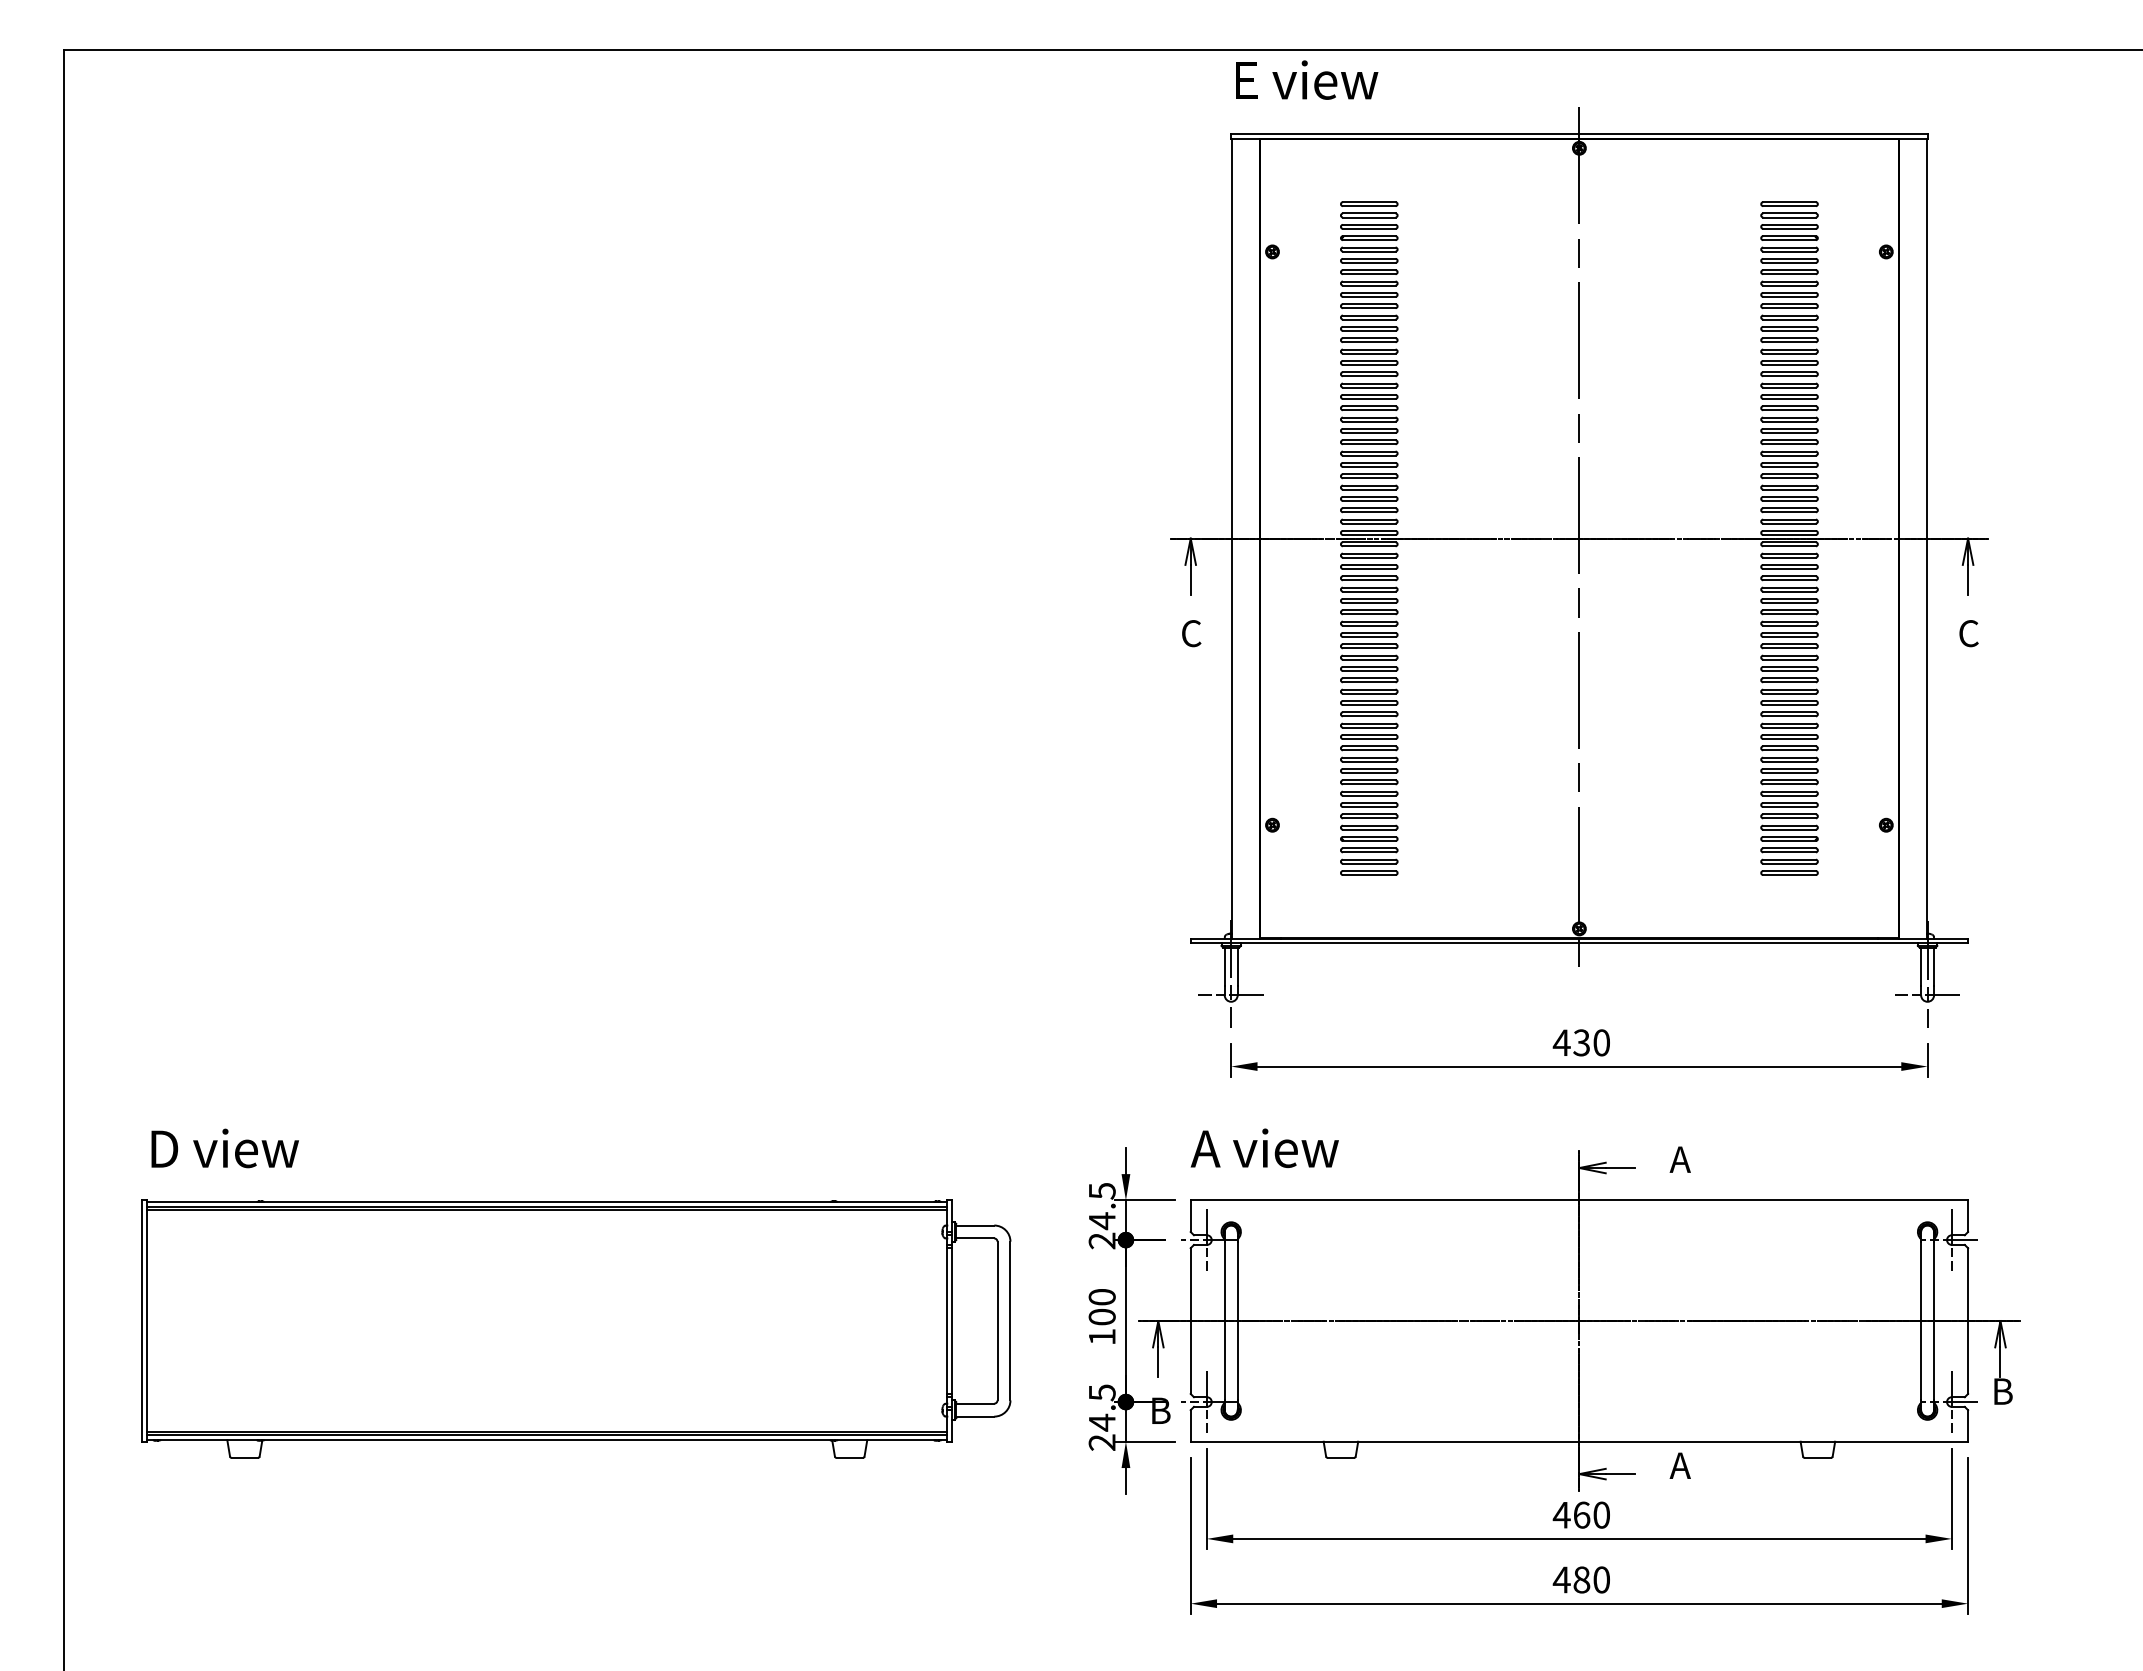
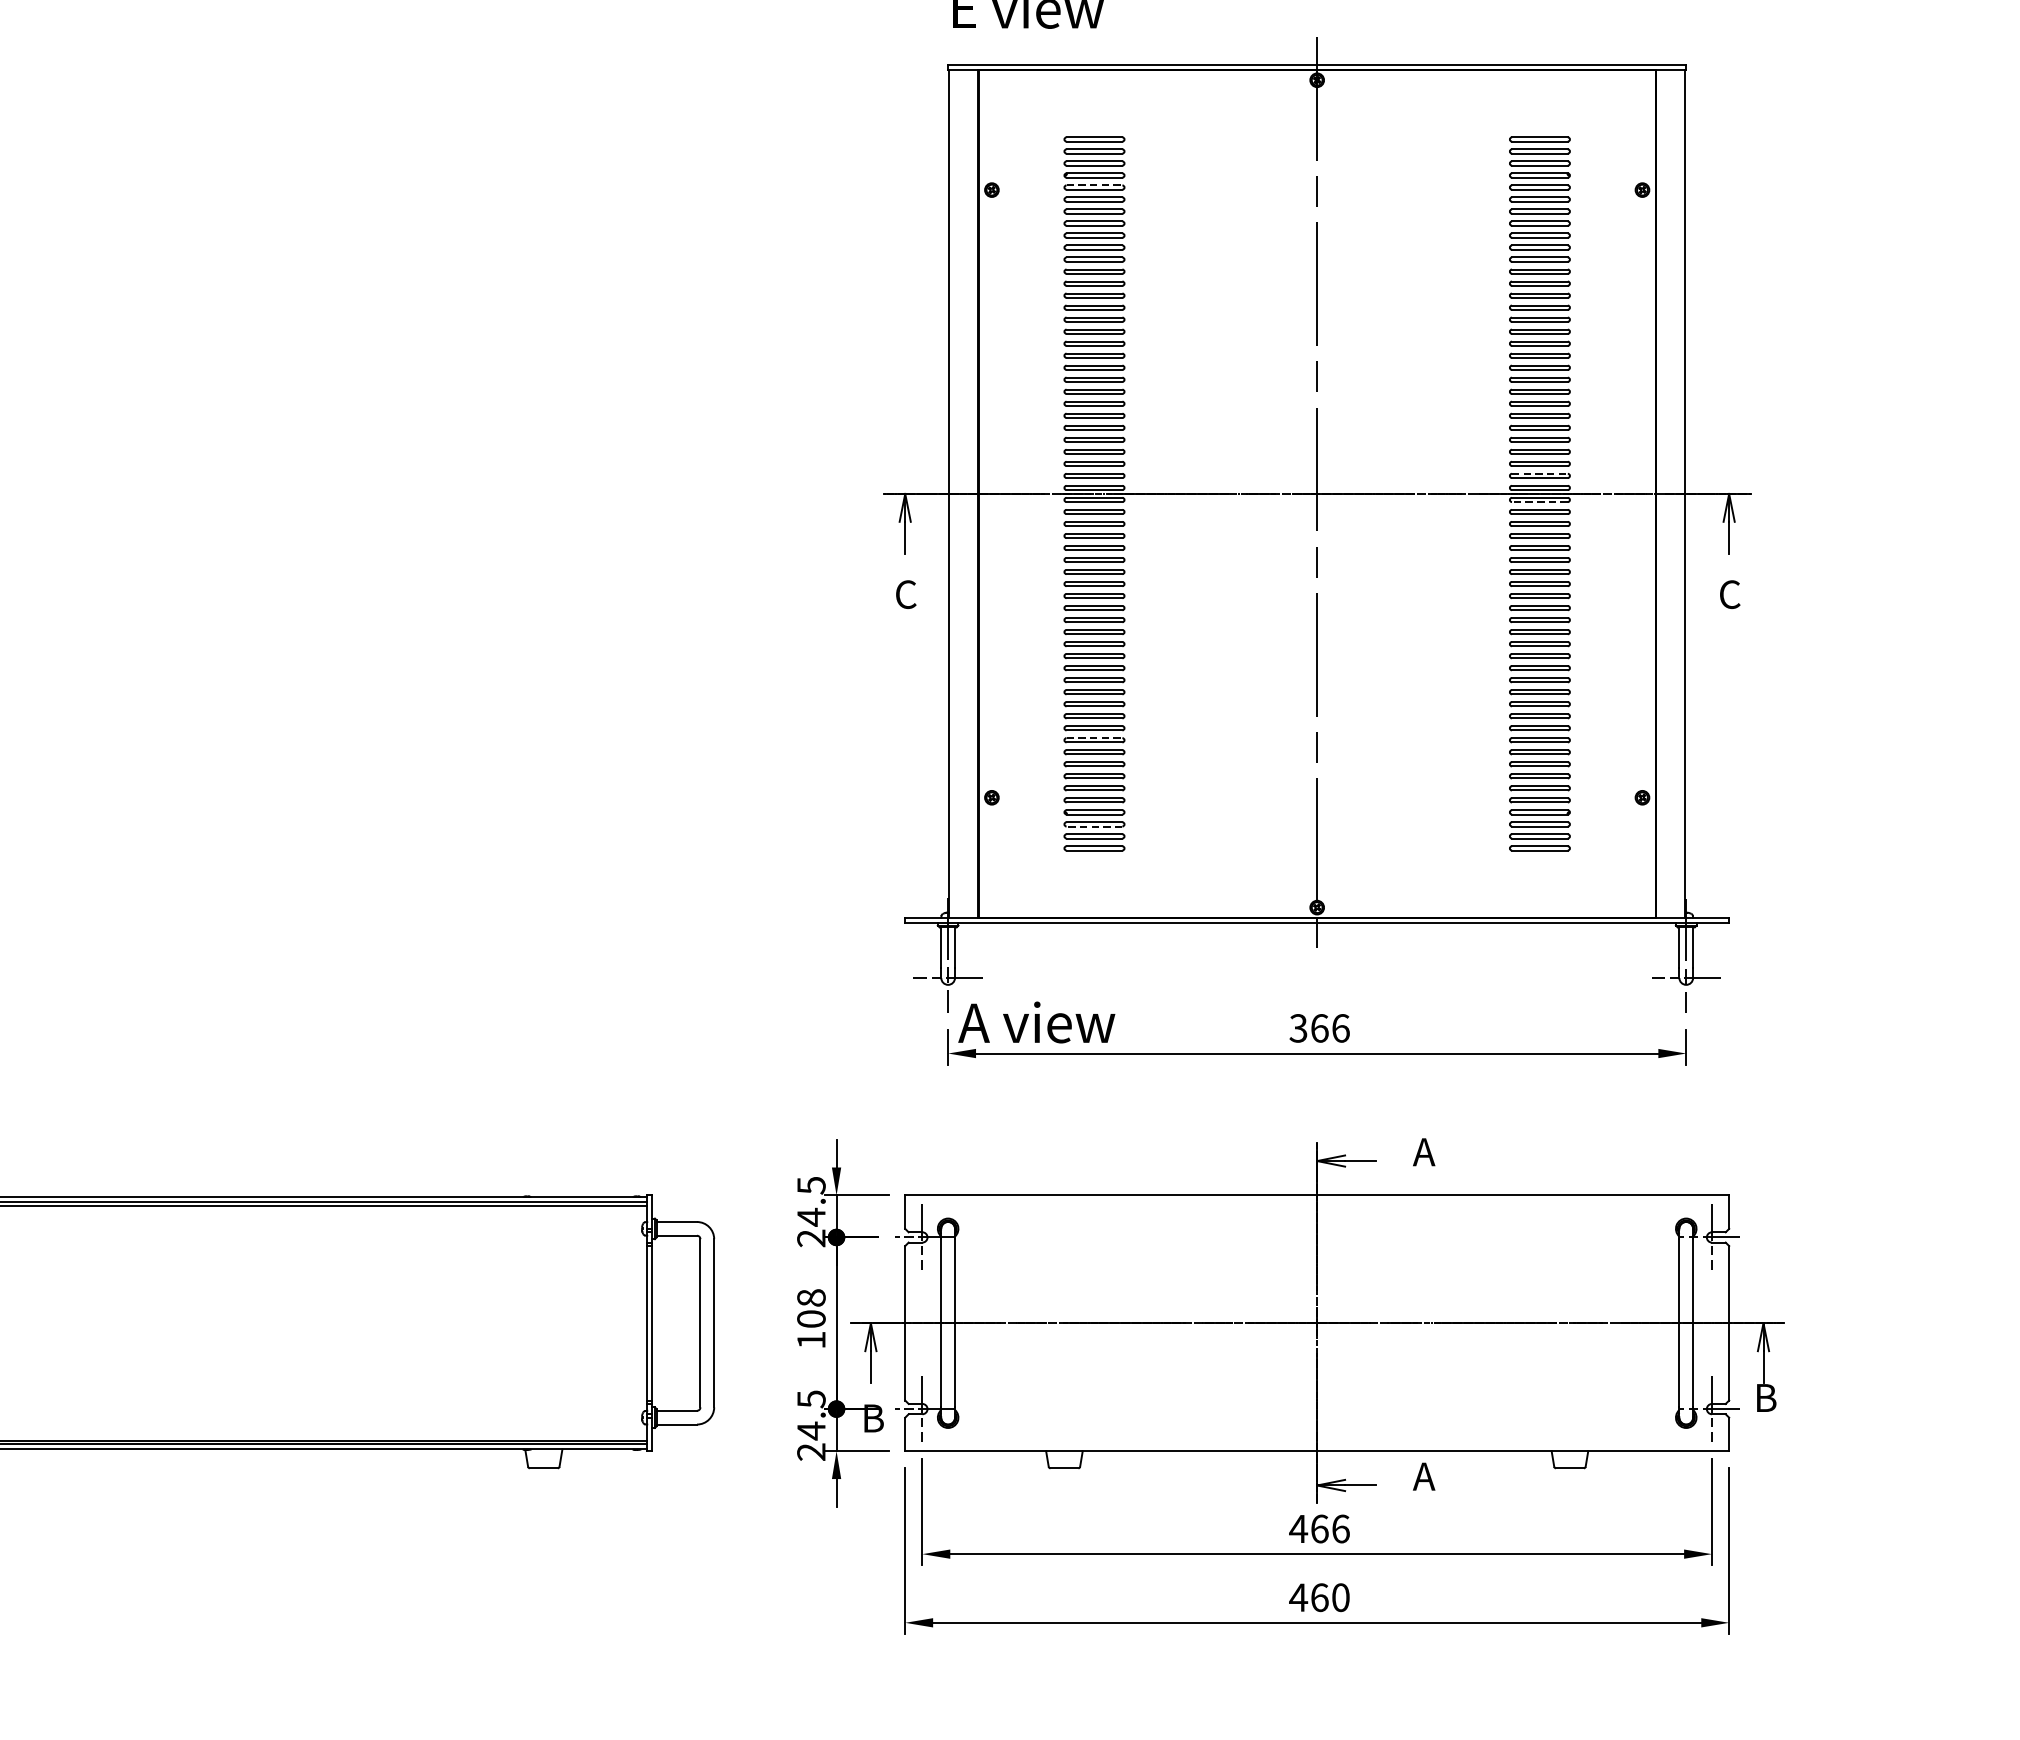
line: (1369, 247) -> (1094, 185), solid -> dashed
line: (1790, 519) -> (1540, 473), solid -> dashed
line: (1789, 546) -> (1539, 502), solid -> dashed
line: (1369, 768) -> (1094, 737), solid -> dashed
line: (1368, 852) -> (1093, 826), solid -> dashed
text: (1581, 1042) -> (1319, 1028), 430 -> 366
text: (1264, 1147) -> (1036, 1021), moved
text: (1102, 1296) -> (811, 1297), 100 -> 108
text: (1601, 1514) -> (1340, 1528), 460 -> 466
text: (1581, 1579) -> (1319, 1597), 480 -> 460

